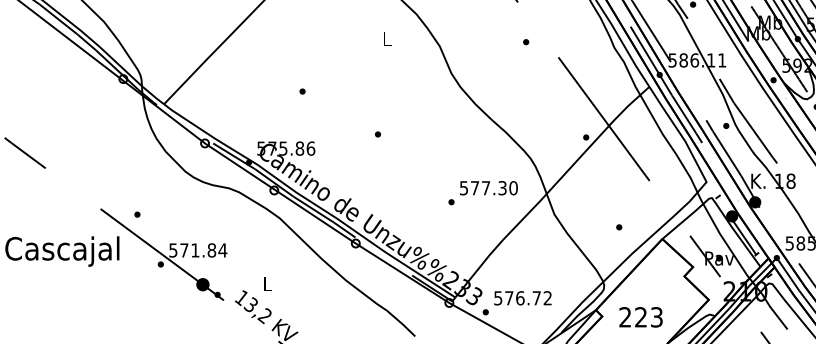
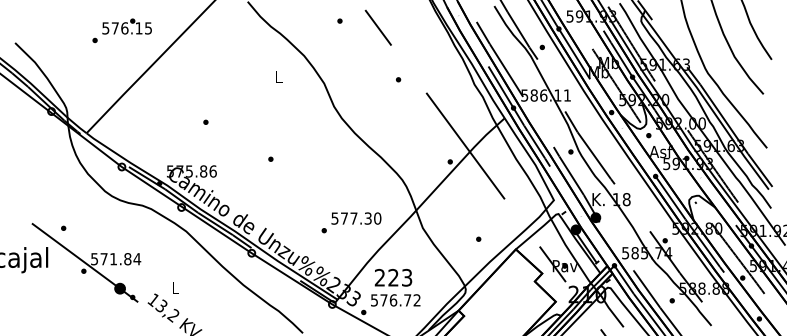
text: (483, 192) -> (351, 222), moved
text: (641, 316) -> (393, 277), moved

